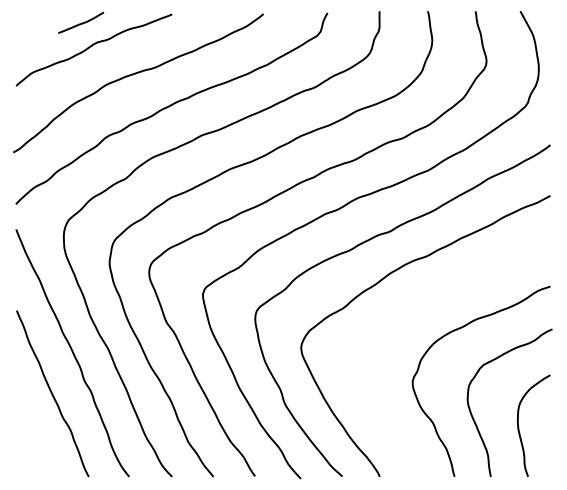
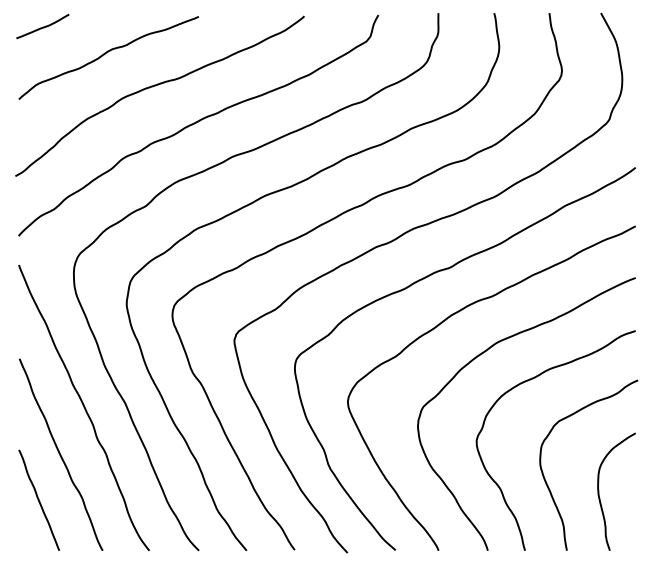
curve: (80, 22) -> (42, 26), moved
curve: (420, 305) -> (485, 352), added
curve: (33, 432) -> (38, 499), added

